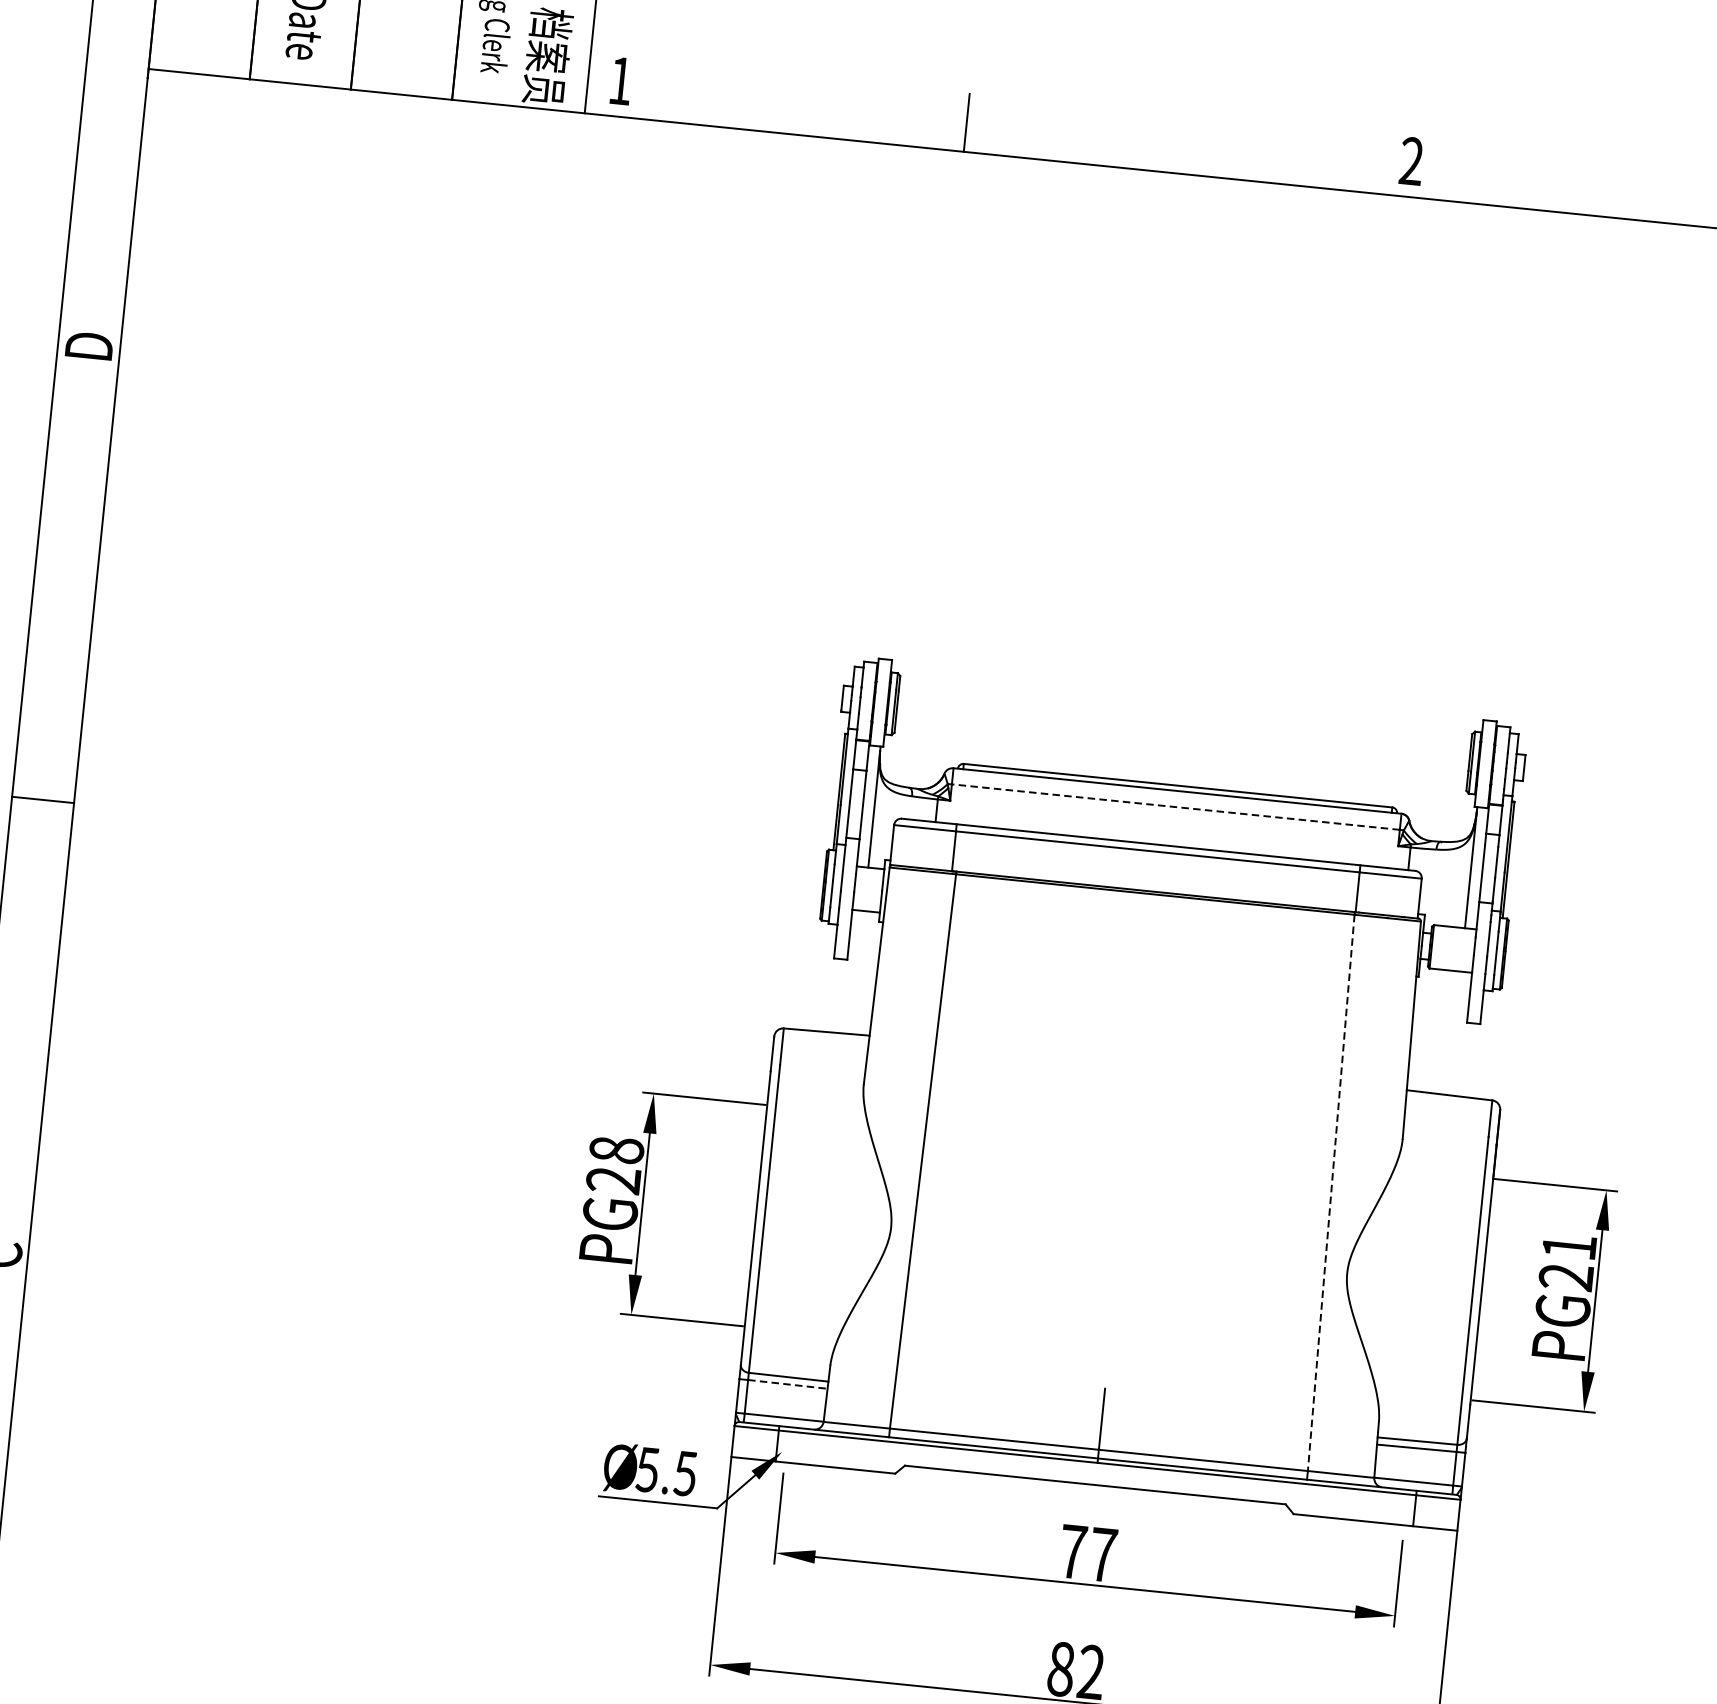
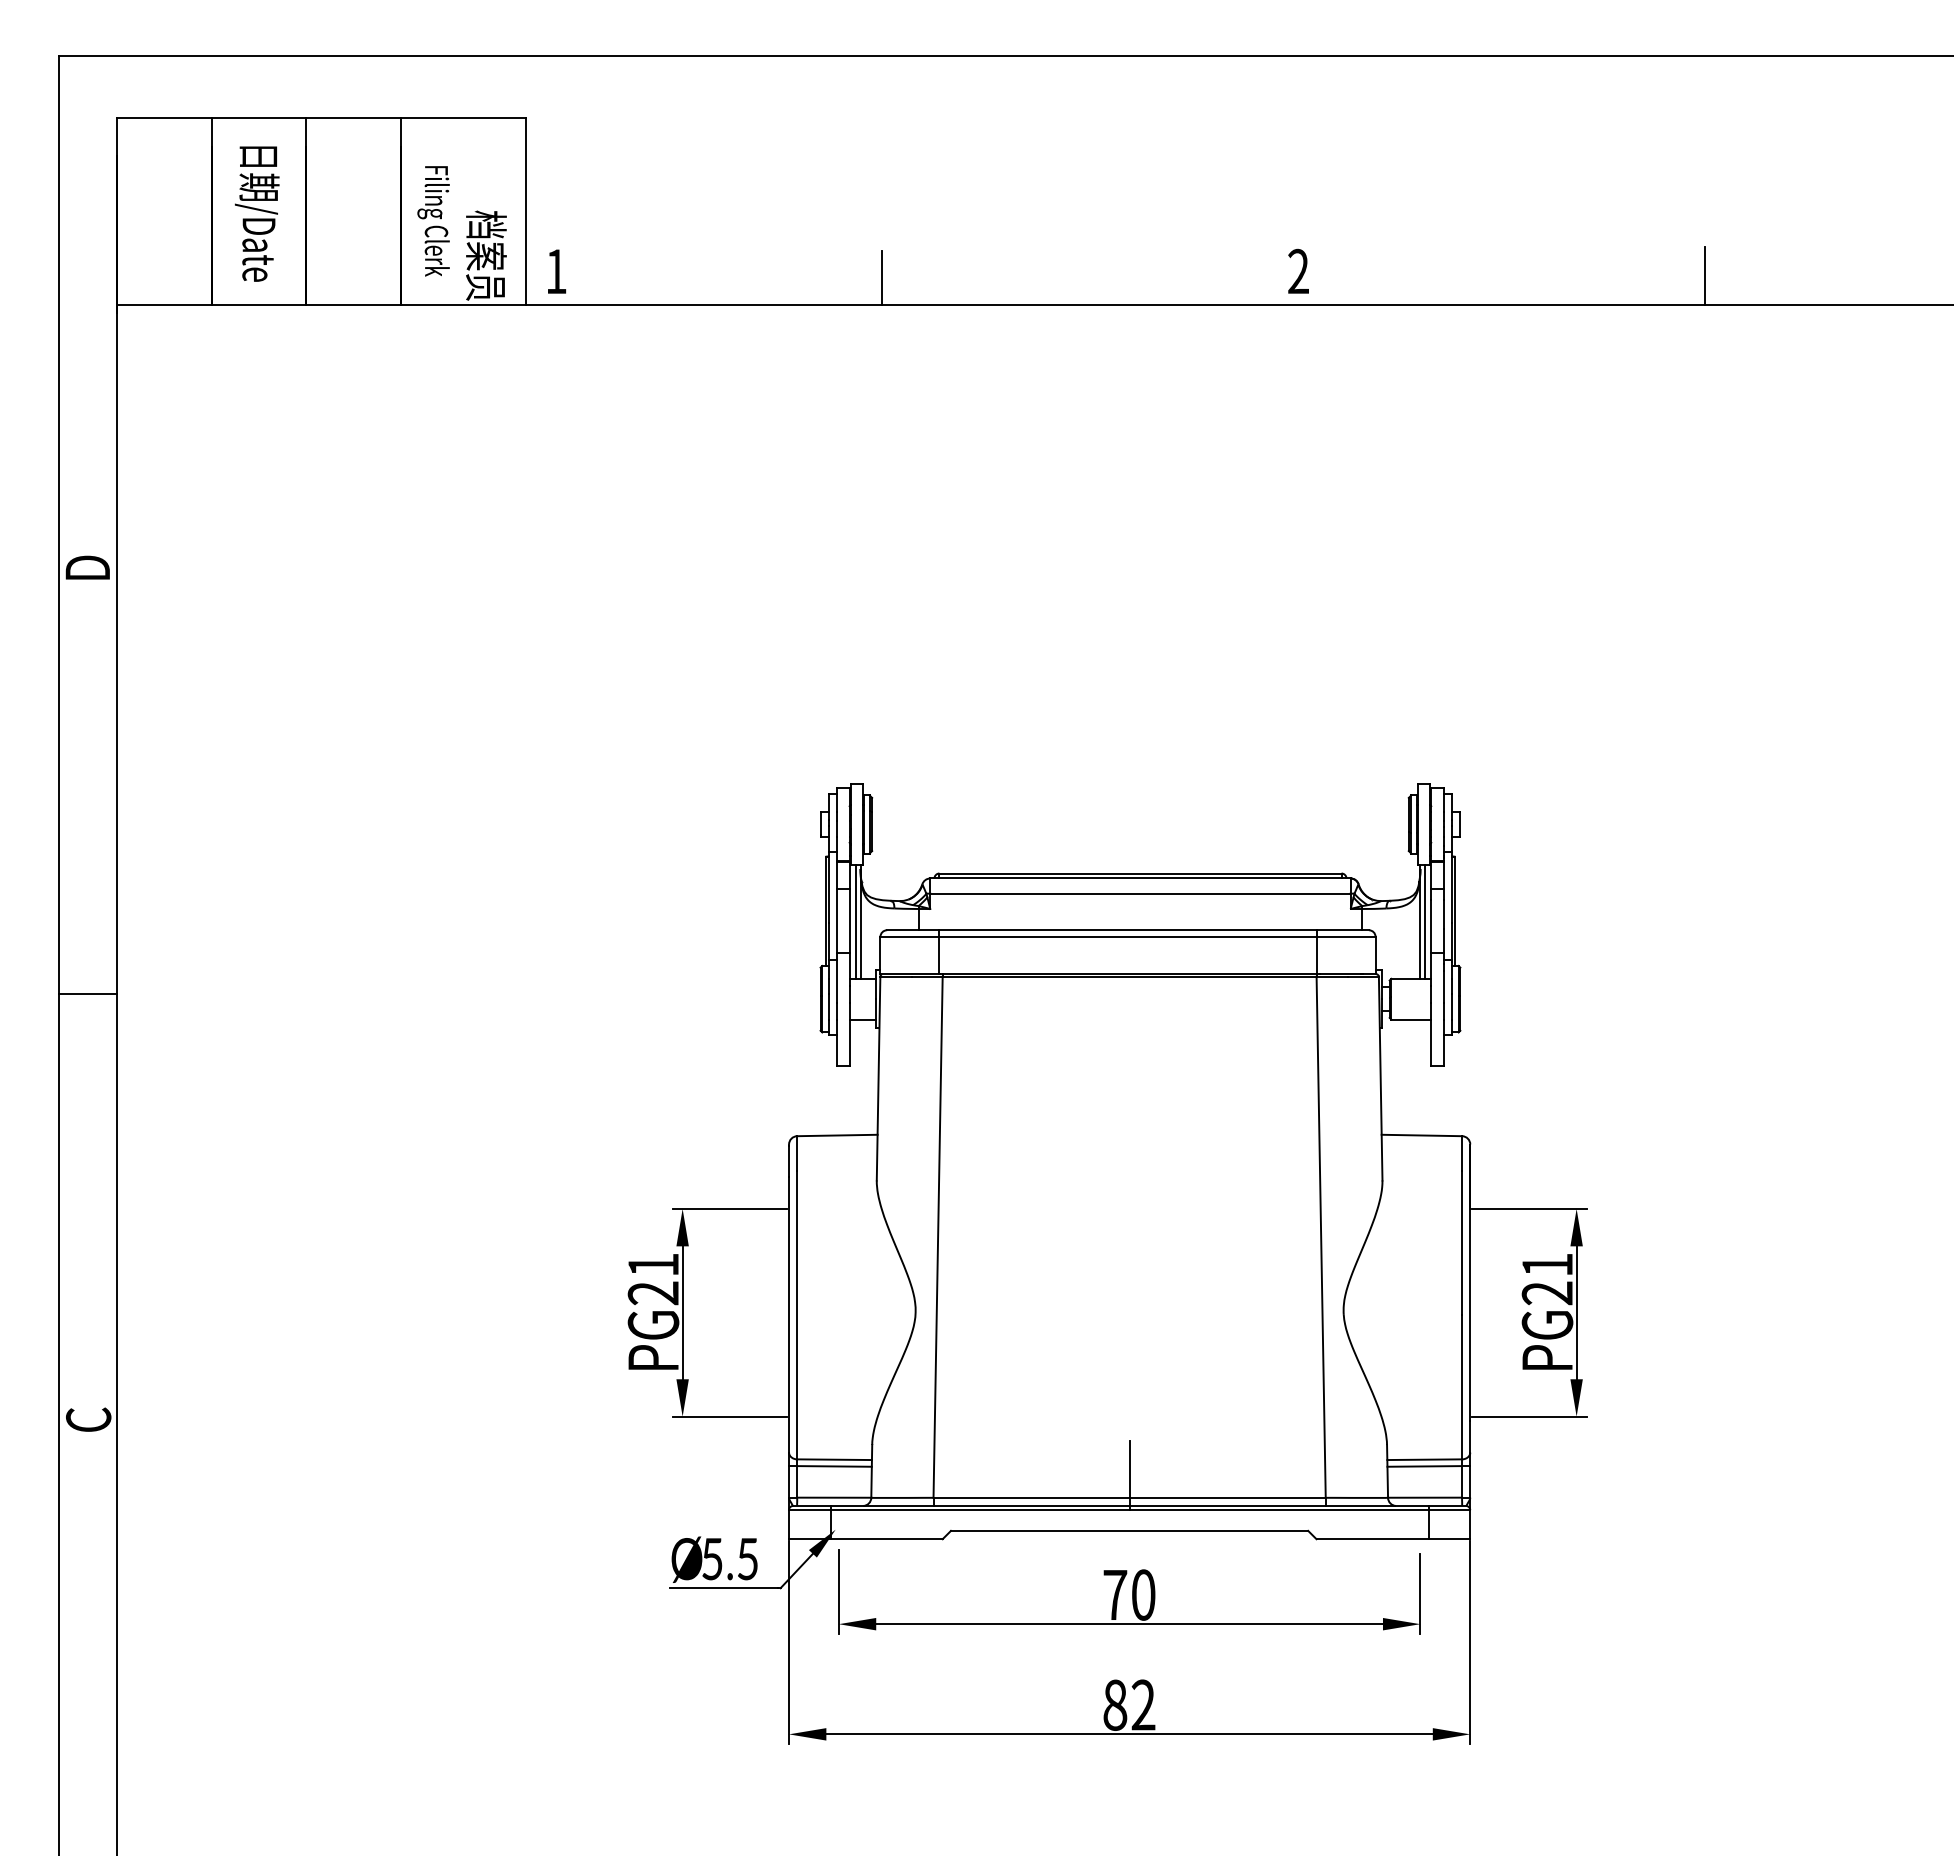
line: (870, 806) -> (856, 921), added
line: (1174, 806) -> (1139, 893), dashed -> solid
line: (1475, 867) -> (1424, 921), added
text: (616, 1149) -> (653, 1264), PG28 -> PG21
line: (1331, 1193) -> (1321, 1237), dashed -> solid
line: (788, 1384) -> (835, 1466), dashed -> solid
text: (1103, 1554) -> (1143, 1594), 77 -> 70

